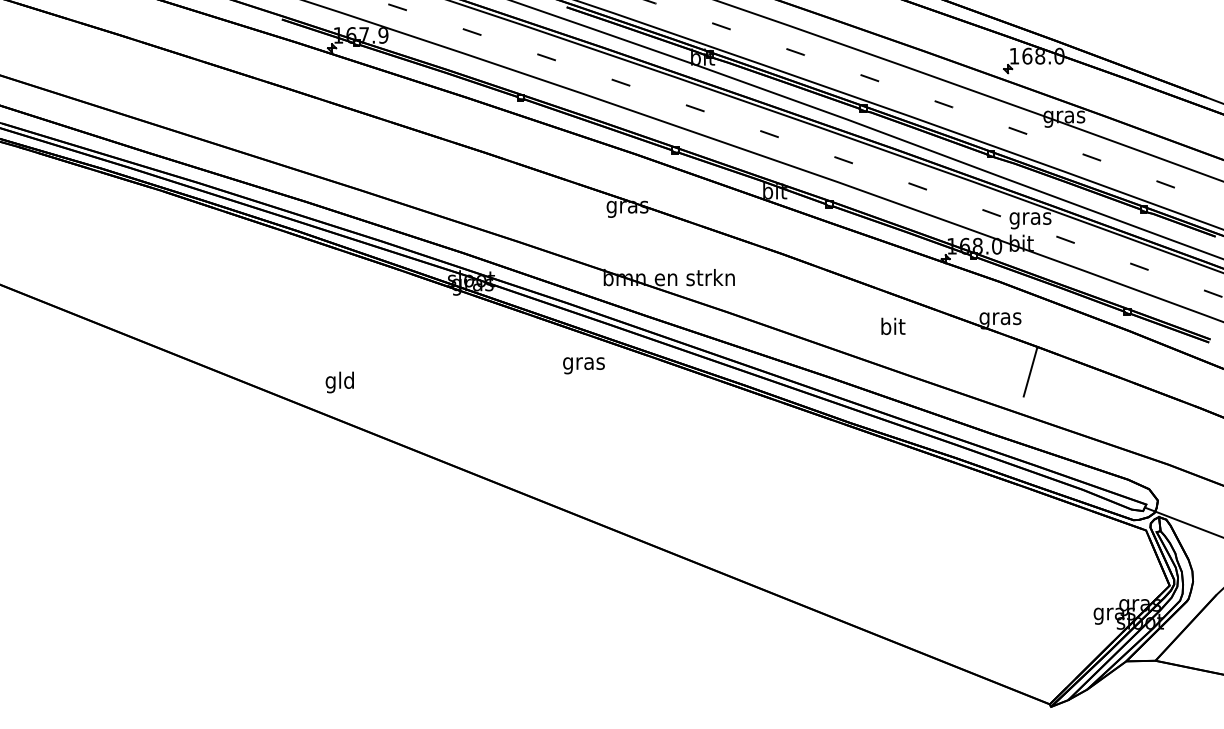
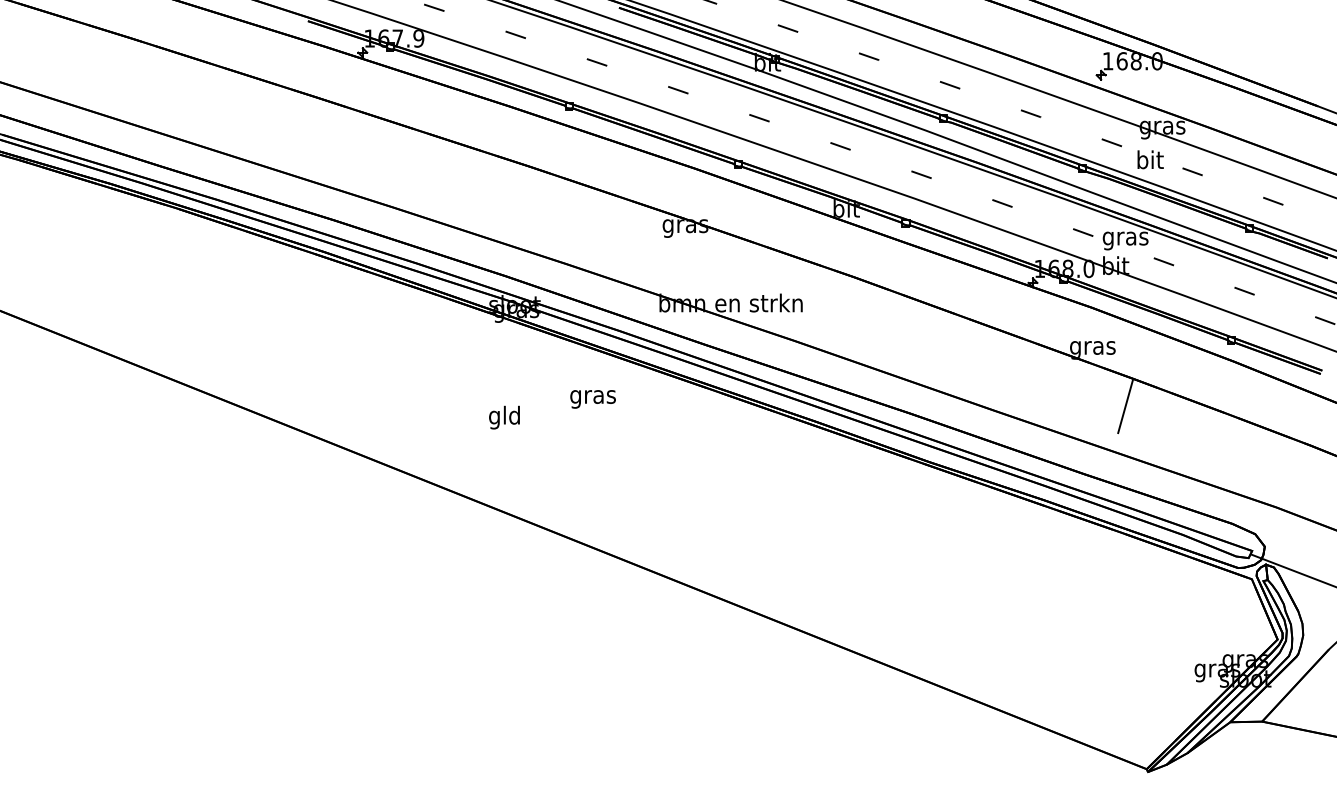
text: (893, 325) -> (1150, 158), moved
text: (583, 365) -> (592, 399), moved
text: (339, 382) -> (504, 417), moved

